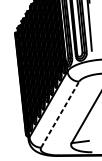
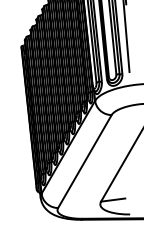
line: (59, 114) -> (84, 161), dashed -> solid

